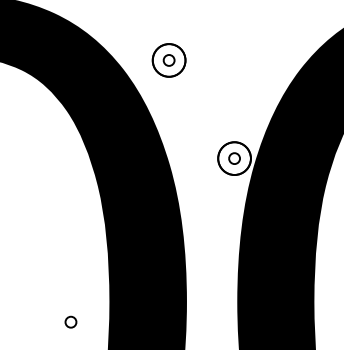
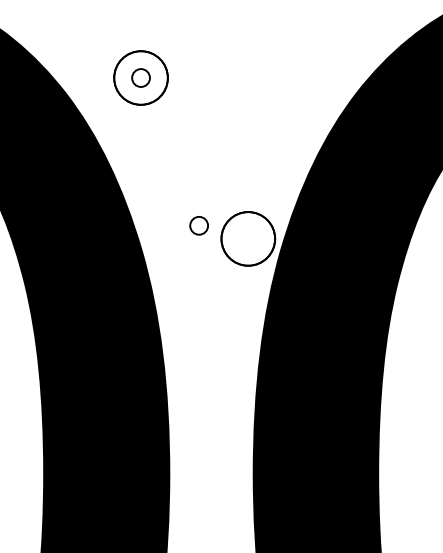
part: (234, 158) -> (199, 225), moved

